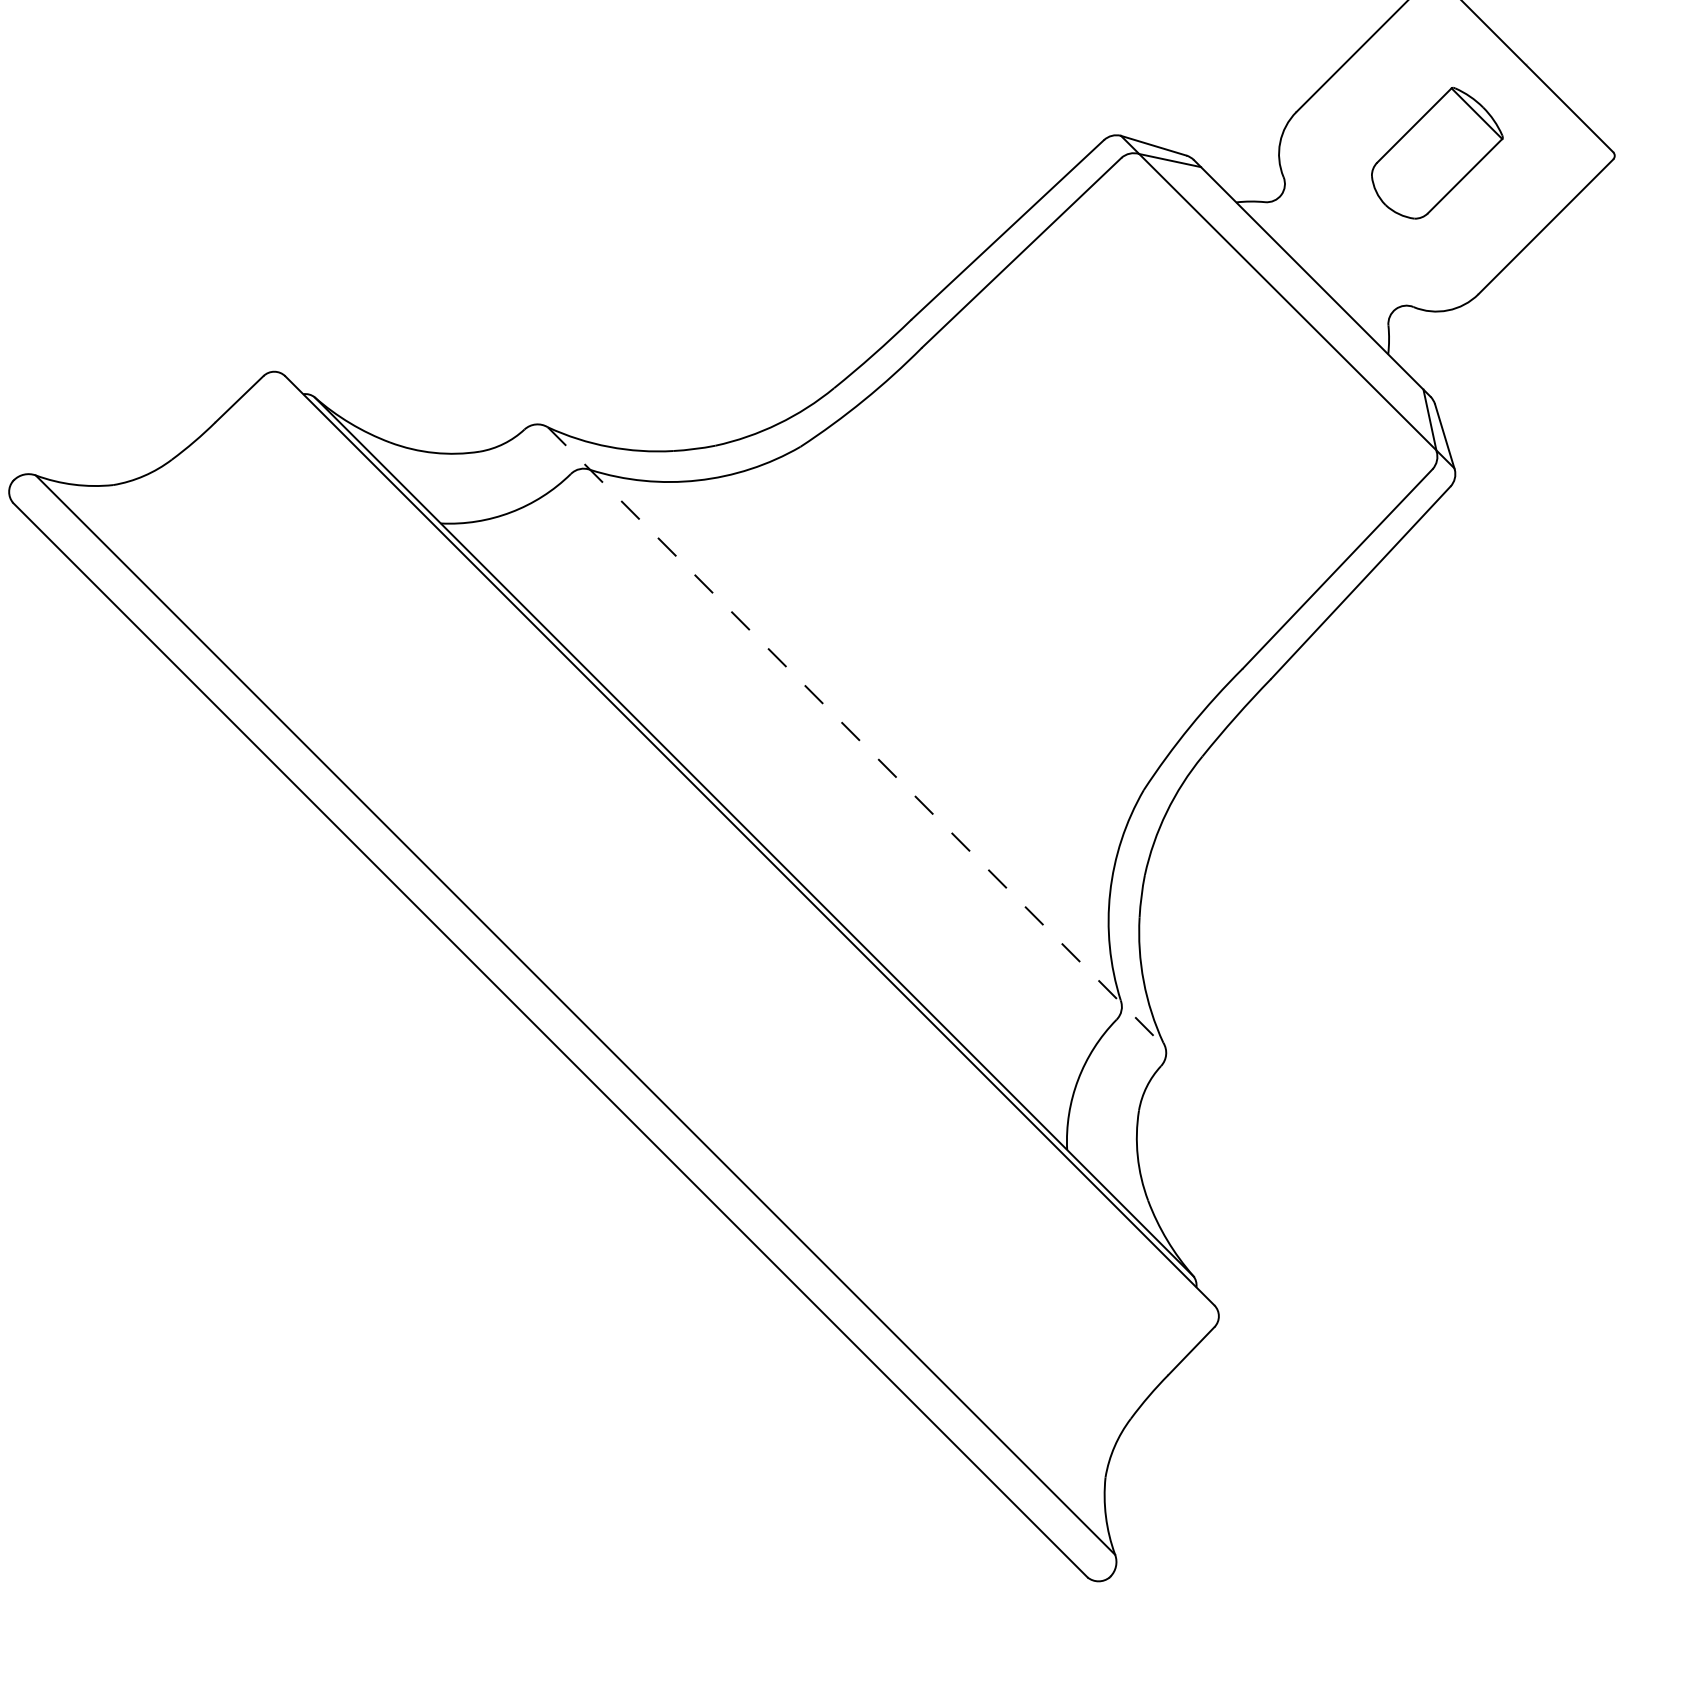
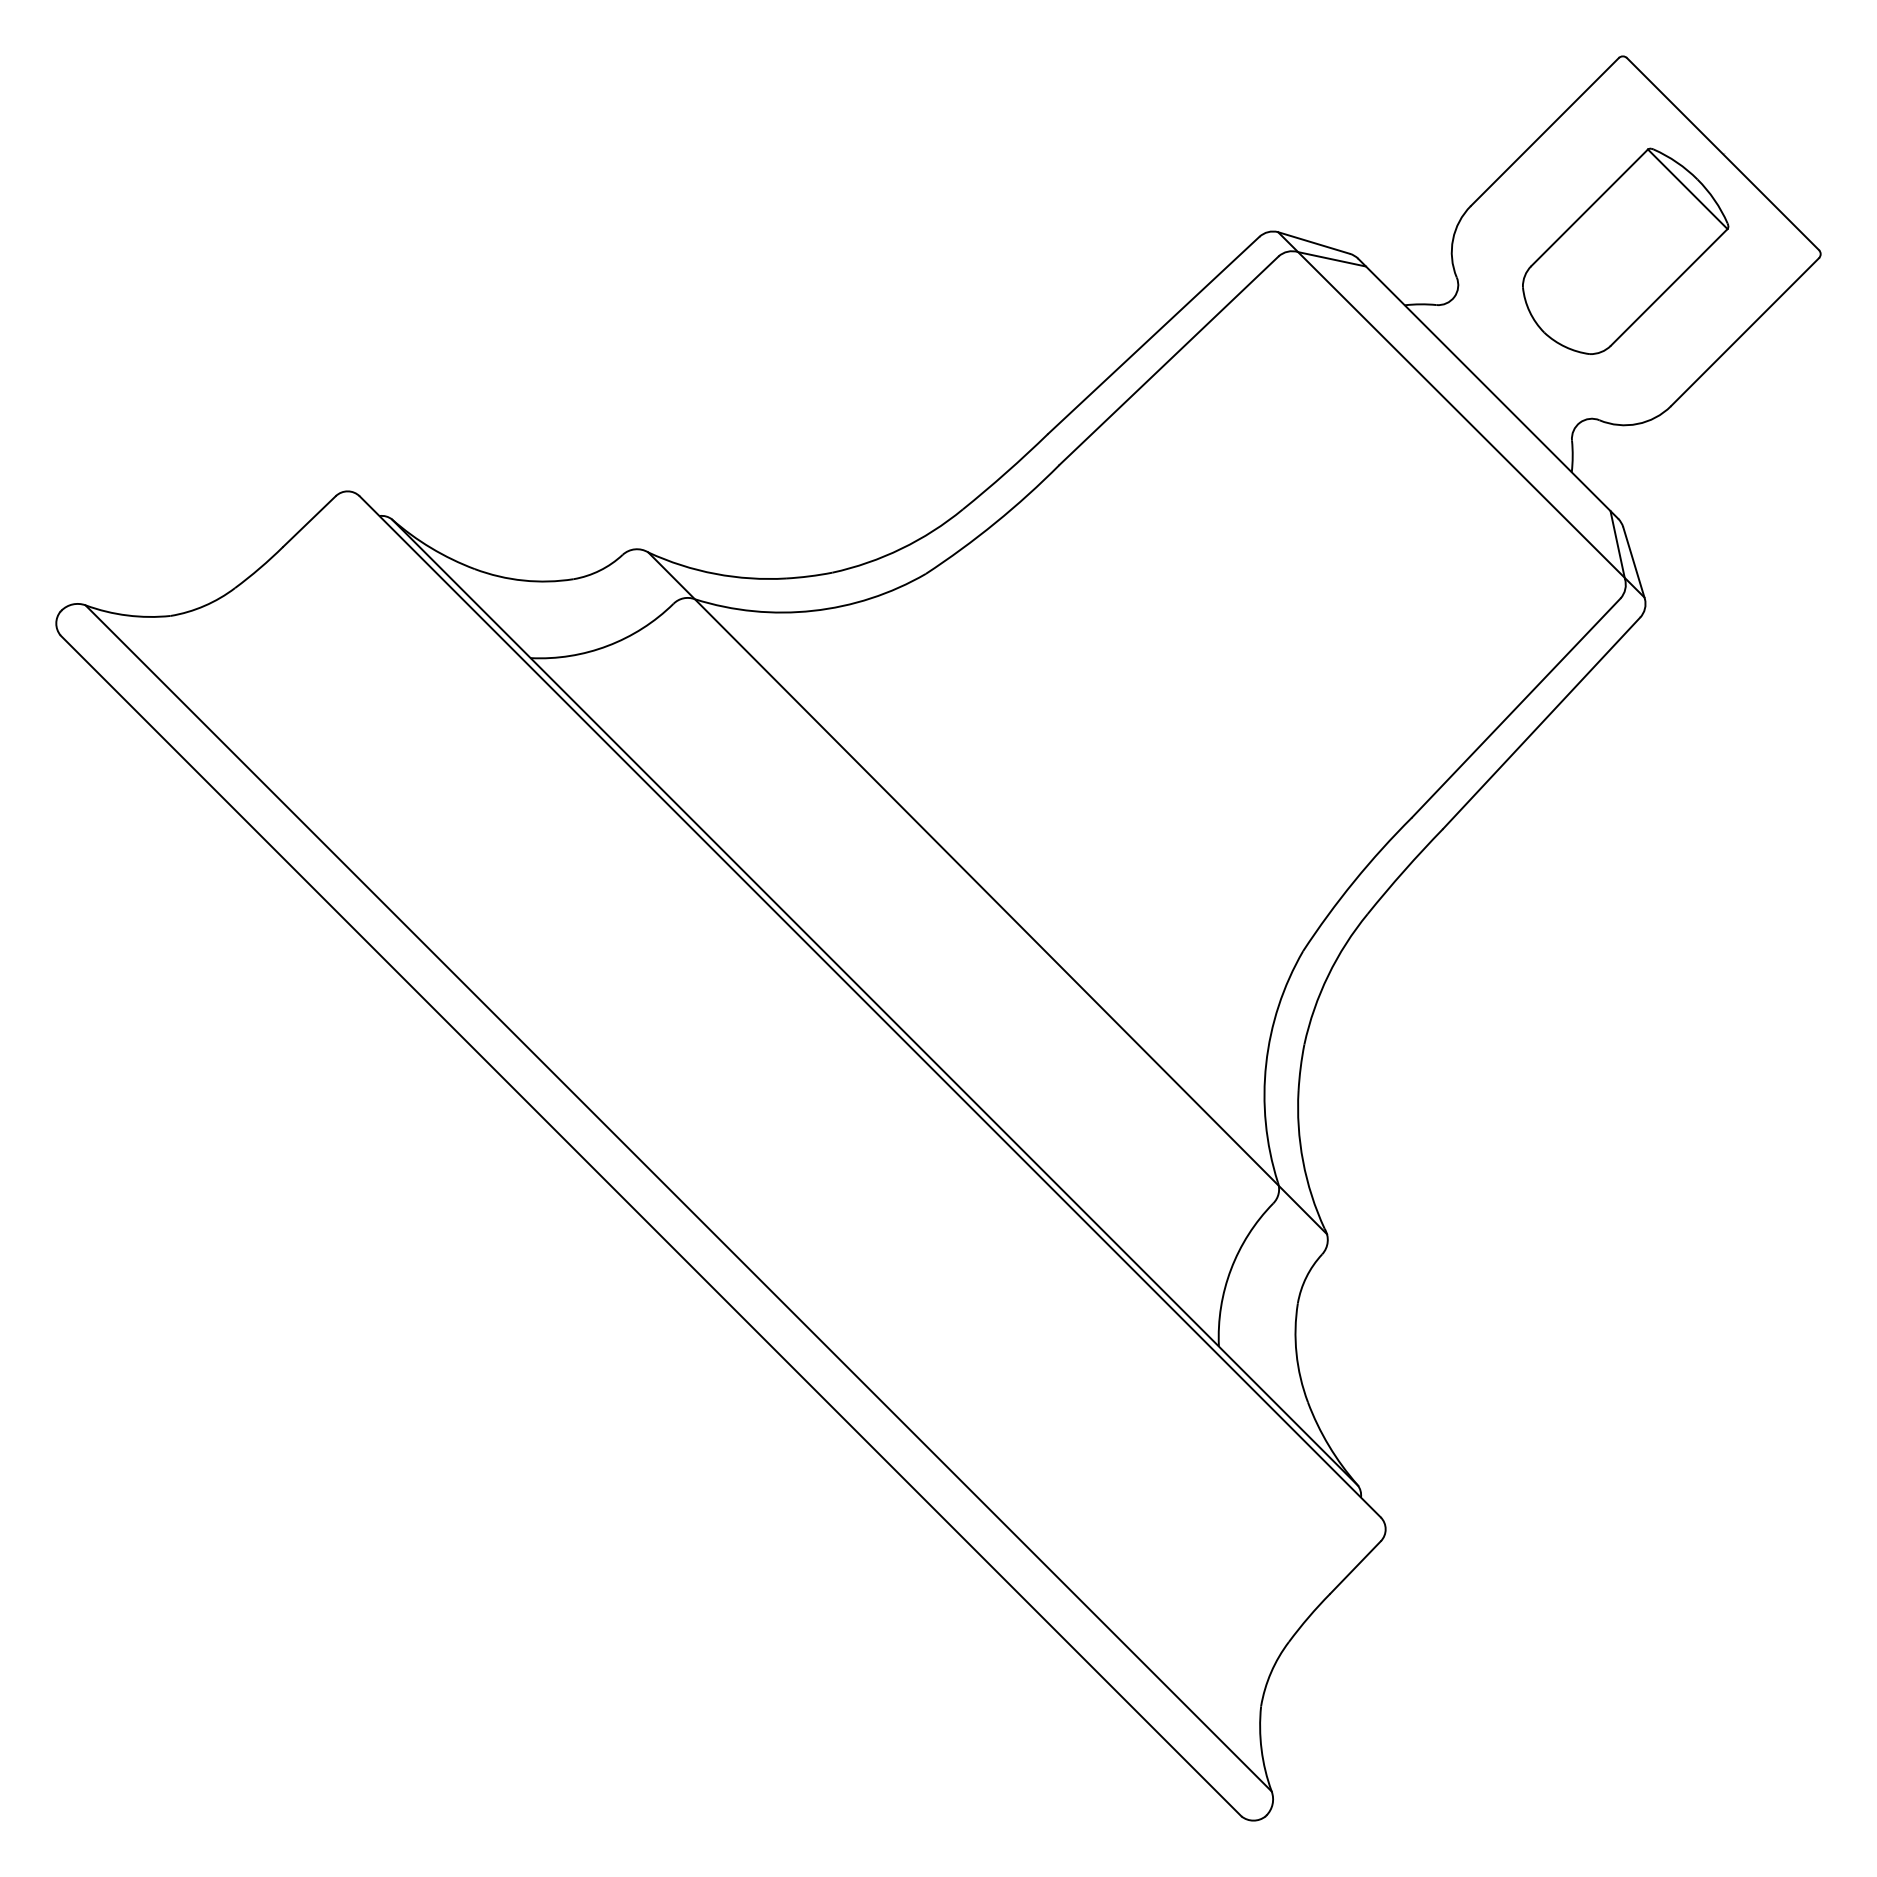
part: (1437, 152) -> (1625, 250), size x1.43
line: (857, 737) -> (988, 893), dashed -> solid

